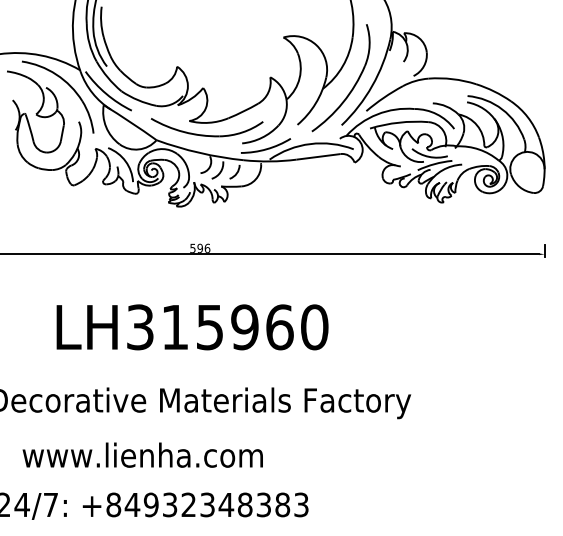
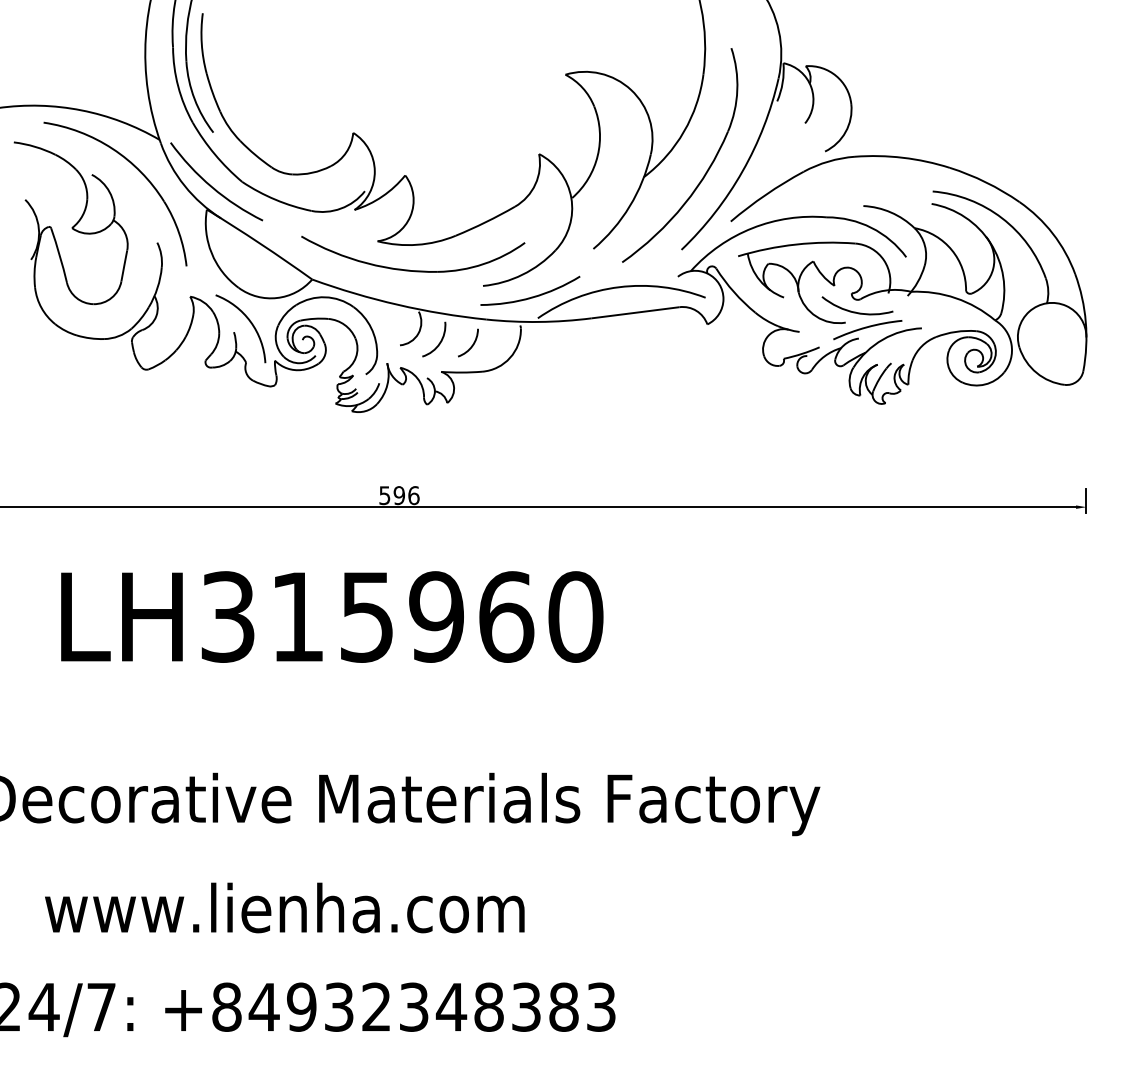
text: (192, 327) -> (332, 617), moved

